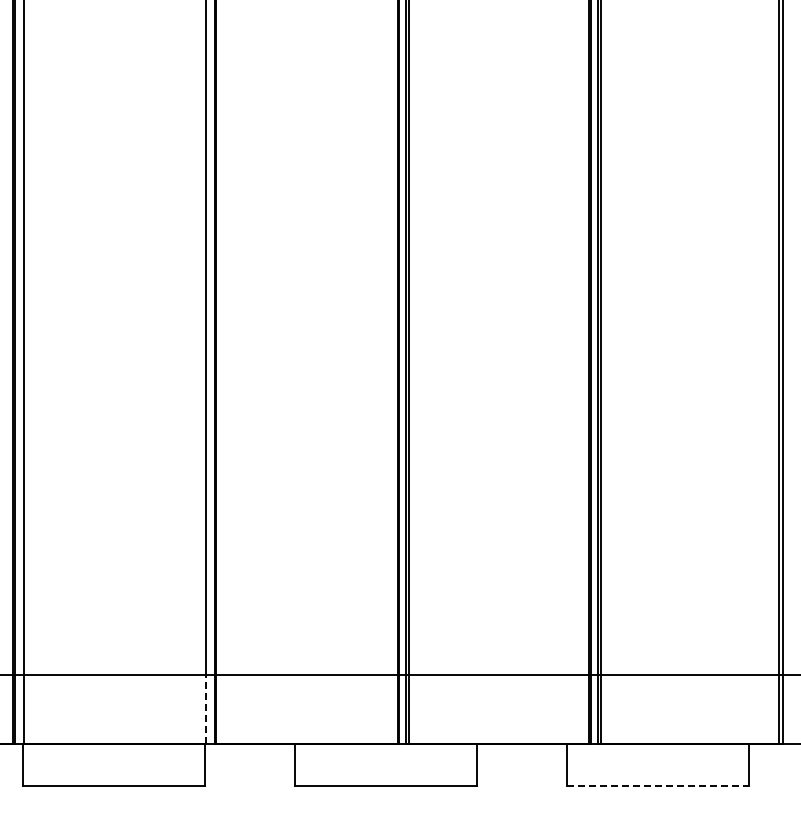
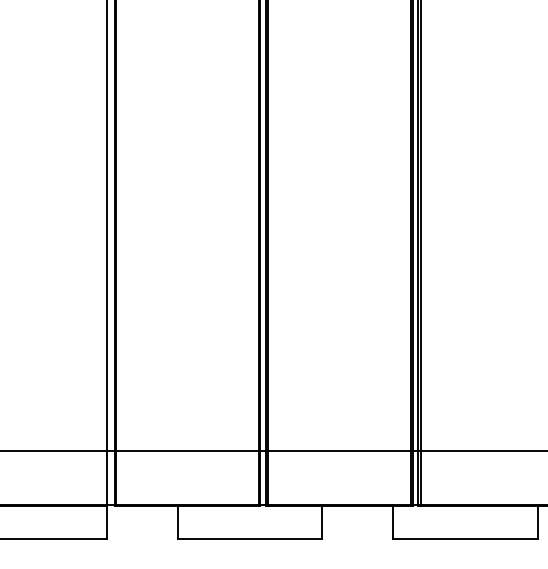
line: (206, 708) -> (107, 477), dashed -> solid
line: (658, 786) -> (465, 539), dashed -> solid

